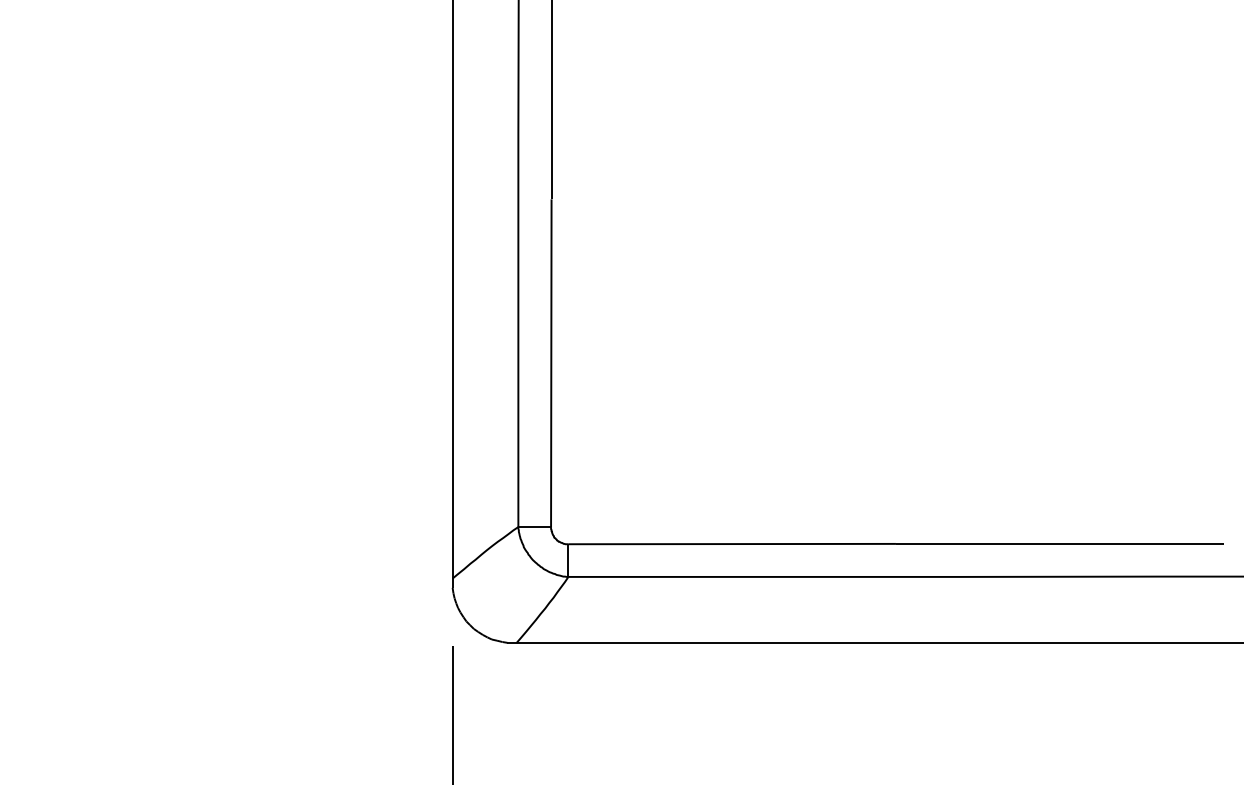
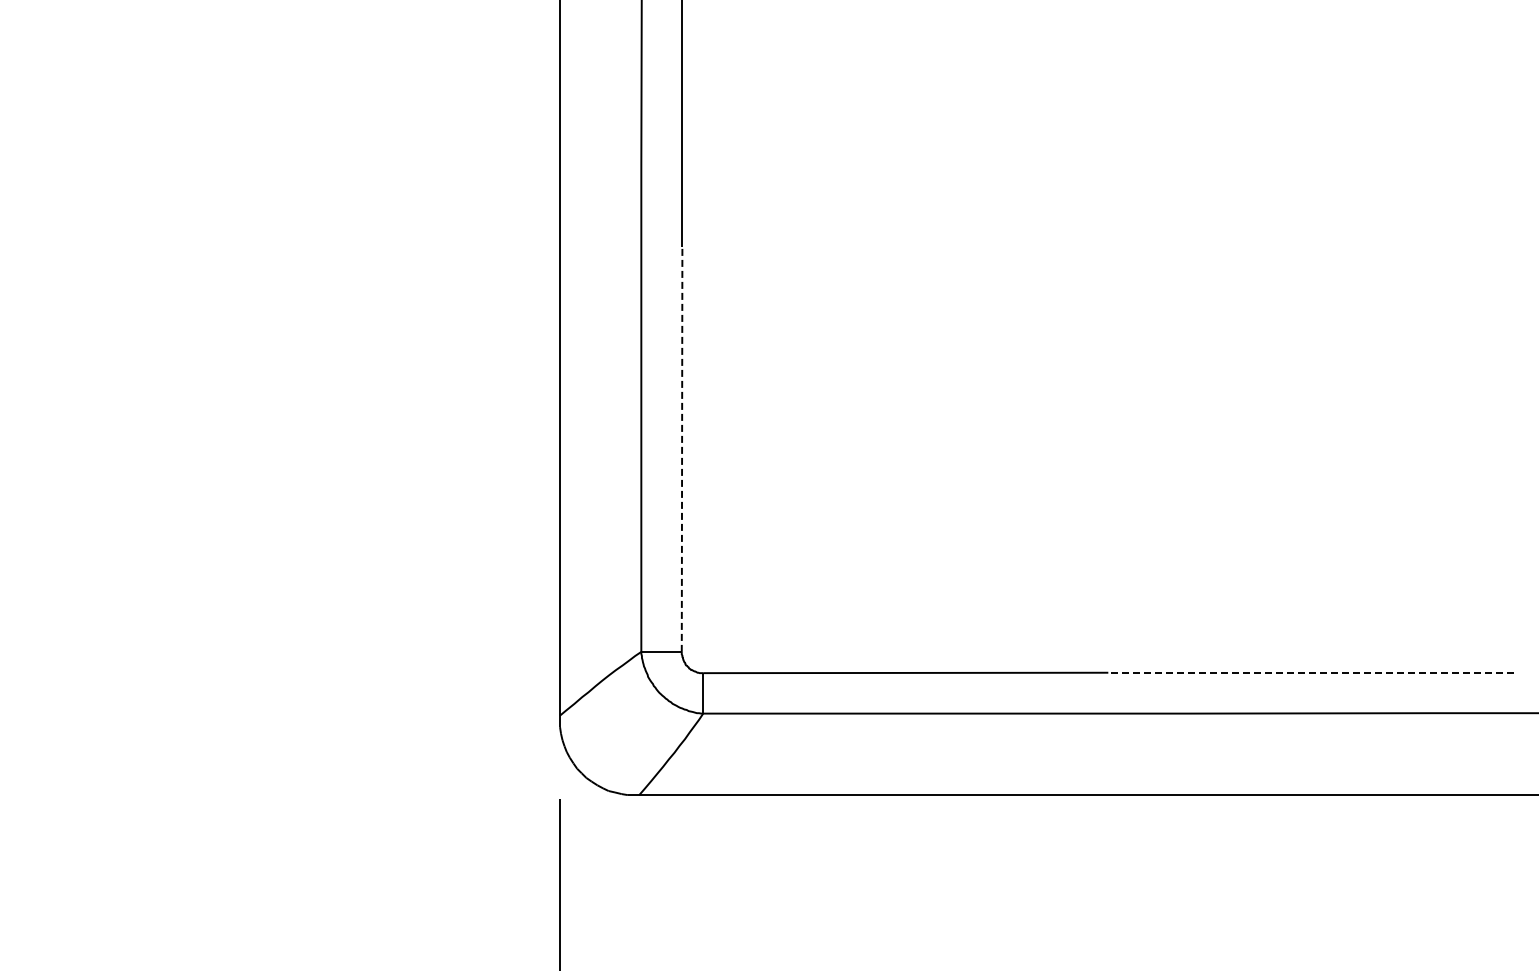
line: (551, 363) -> (682, 449), solid -> dashed
line: (1060, 543) -> (1311, 672), solid -> dashed

